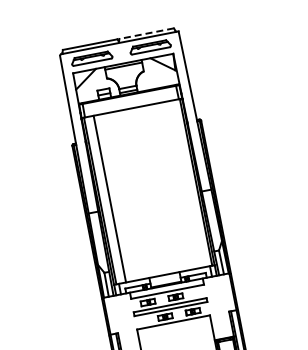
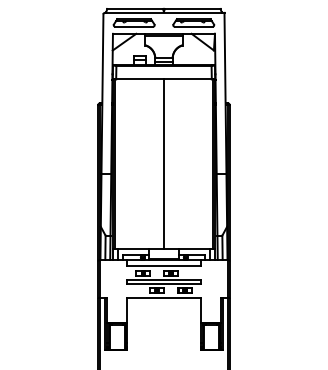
line: (146, 33) -> (192, 8), dashed -> solid
line: (109, 199) -> (163, 164), moved

